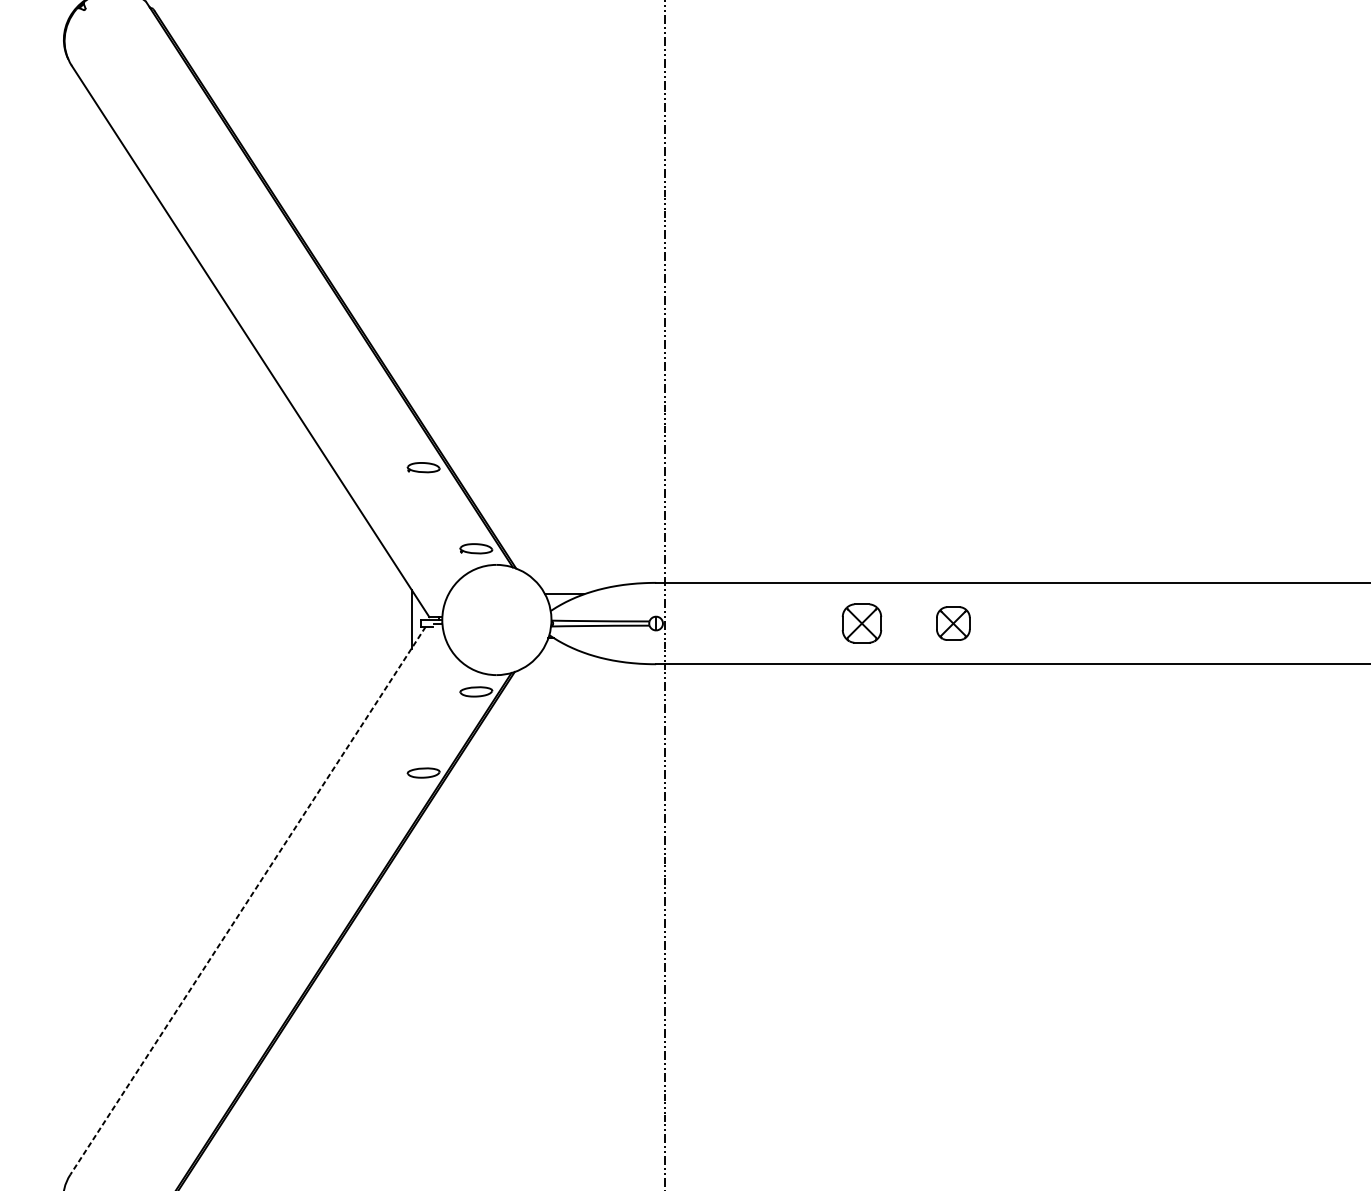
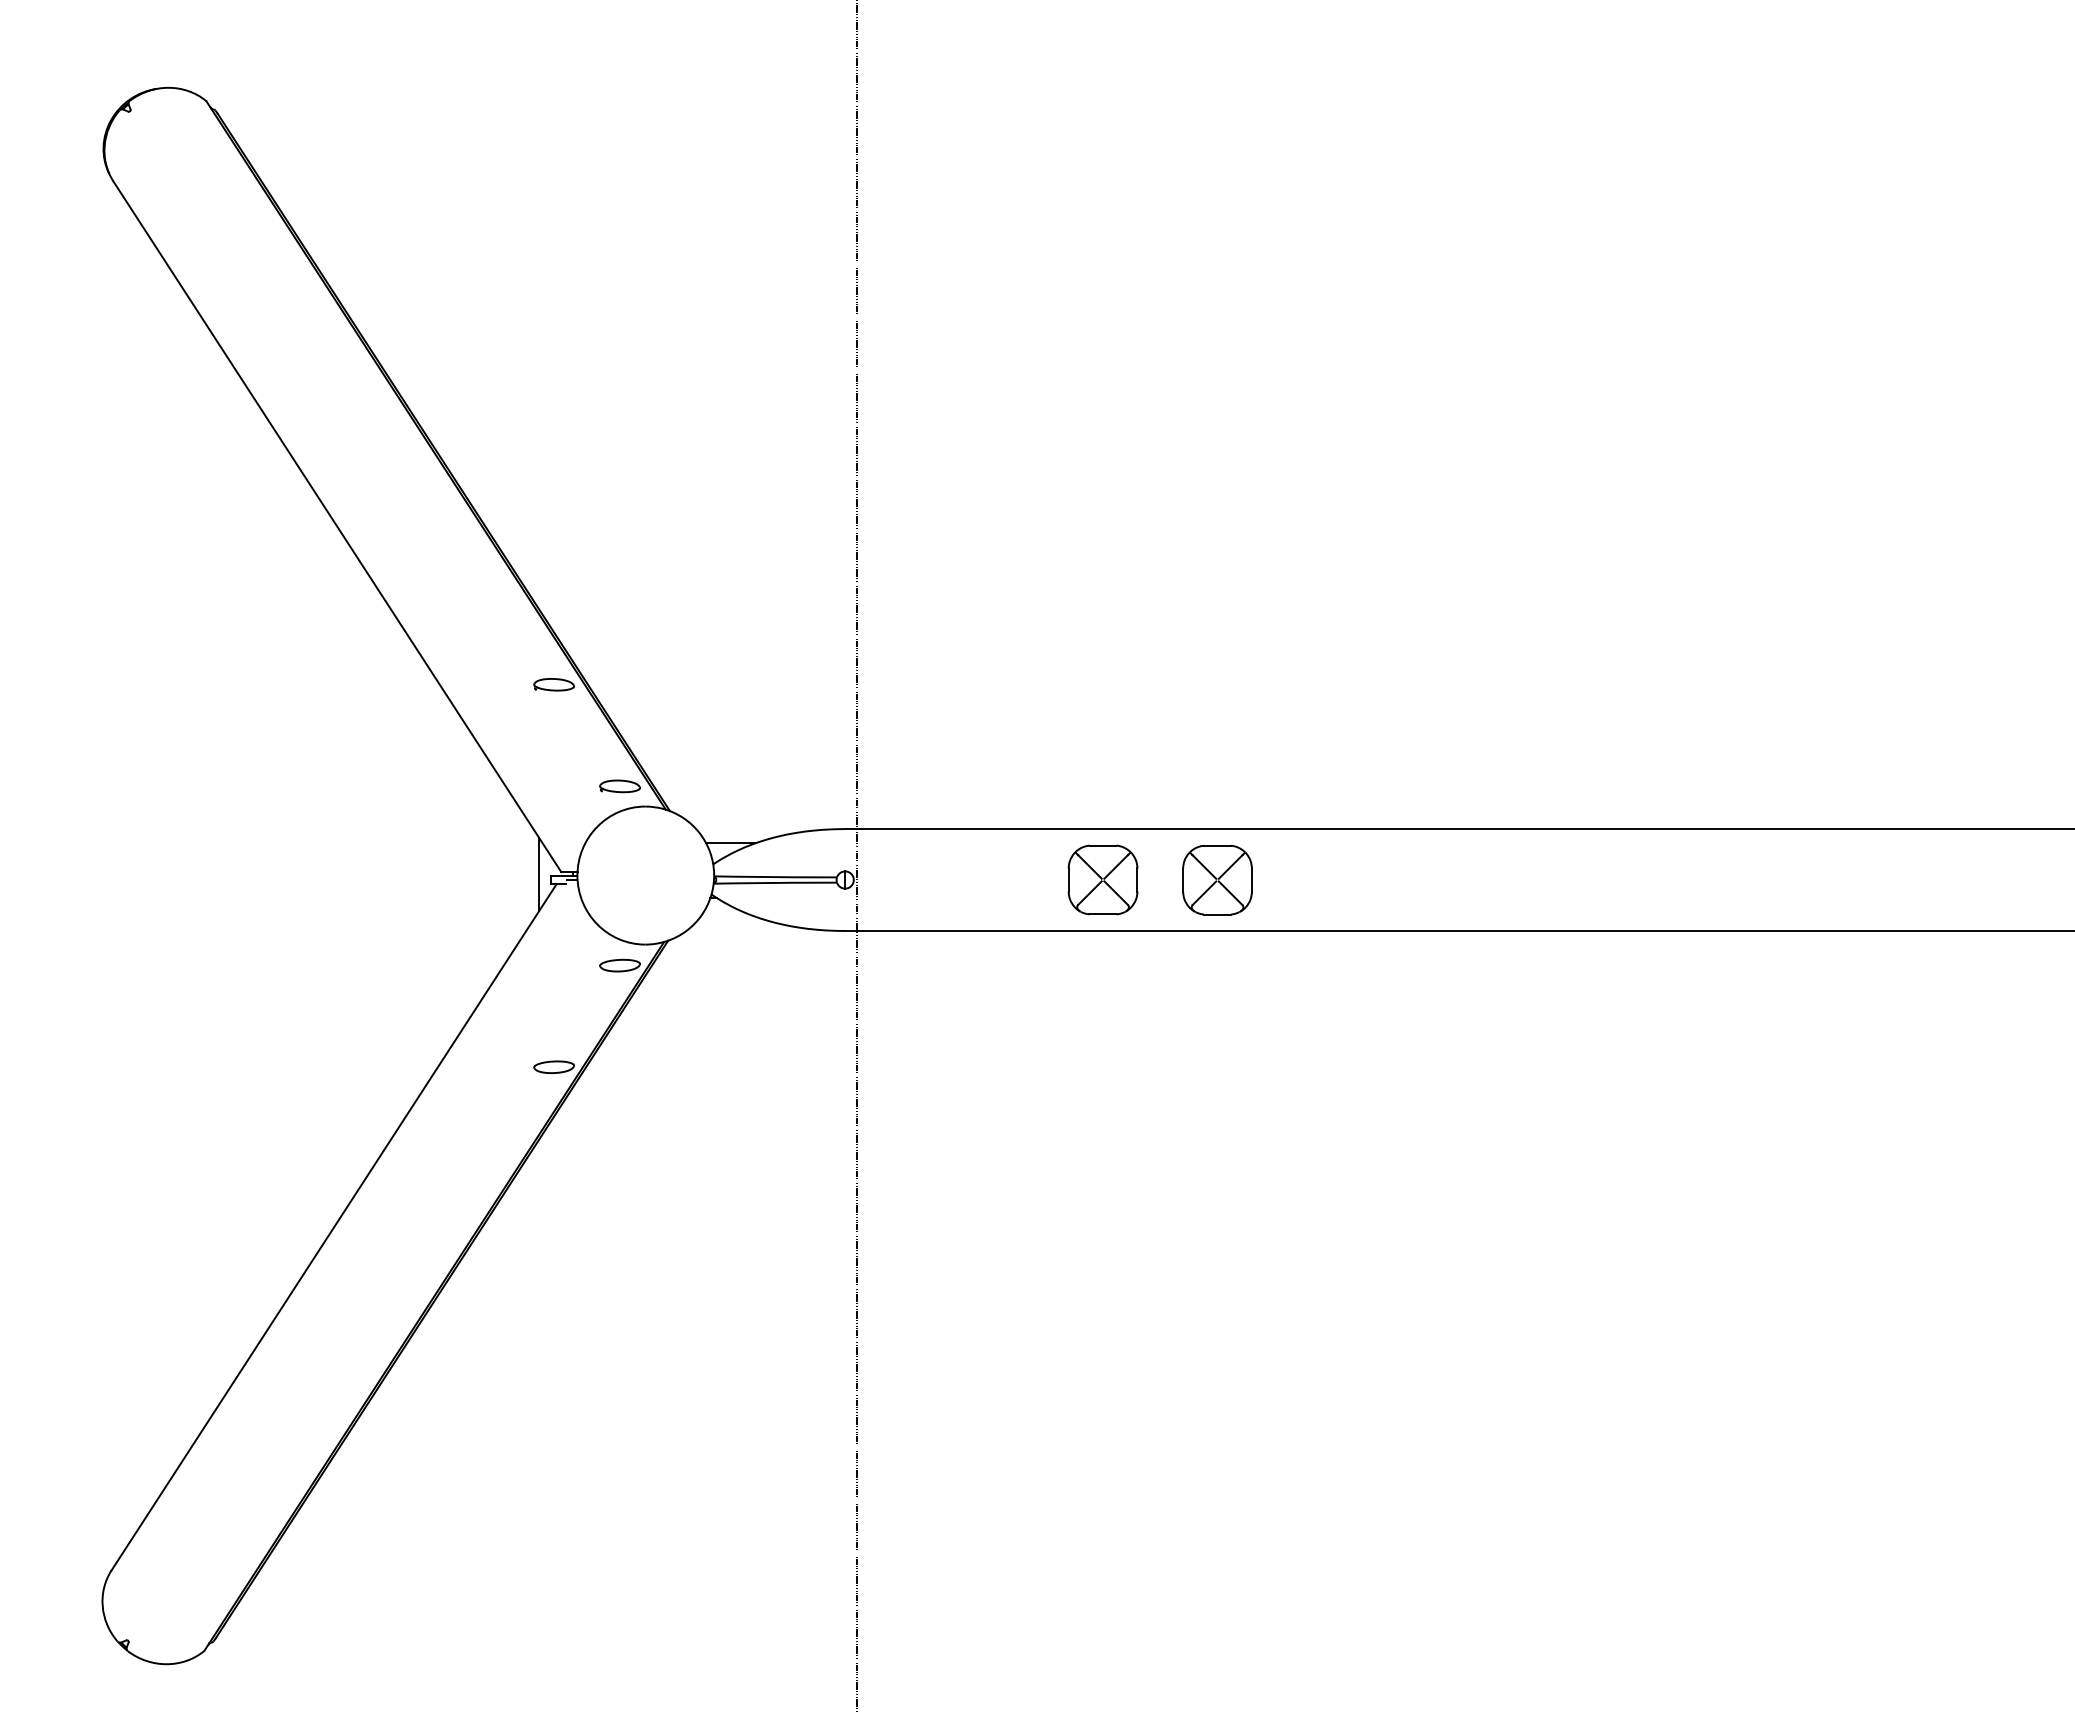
part: (861, 623) -> (1102, 879), size x1.43
part: (953, 623) -> (1217, 879), size x1.67
line: (247, 901) -> (333, 1227), dashed -> solid

